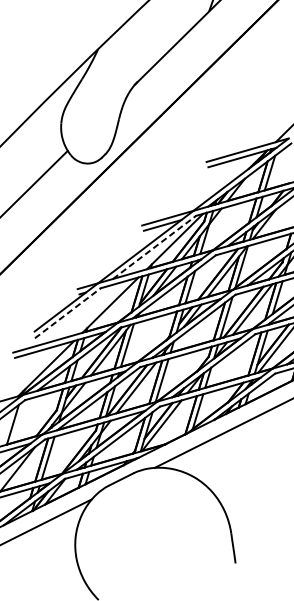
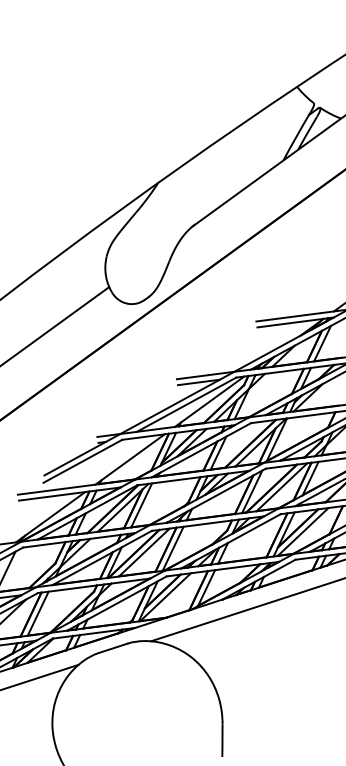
line: (154, 247) -> (186, 404), dashed -> solid
line: (67, 313) -> (82, 461), dashed -> solid

